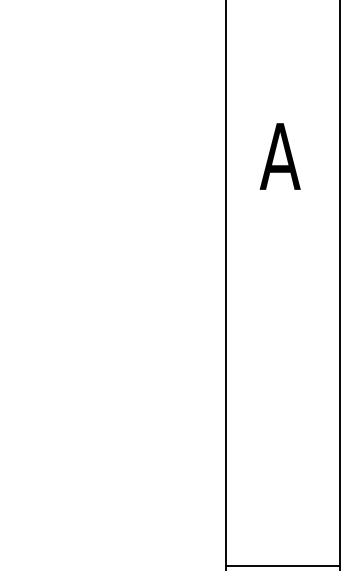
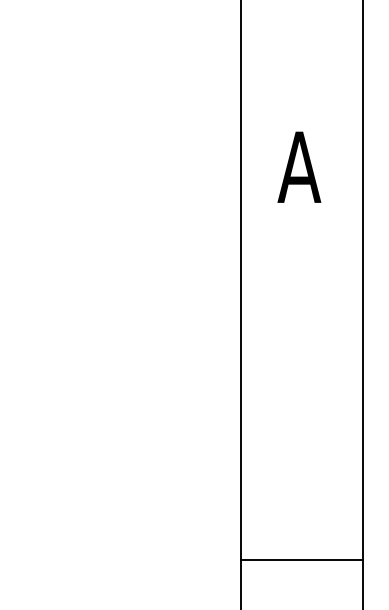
line: (282, 565) -> (301, 560), moved

